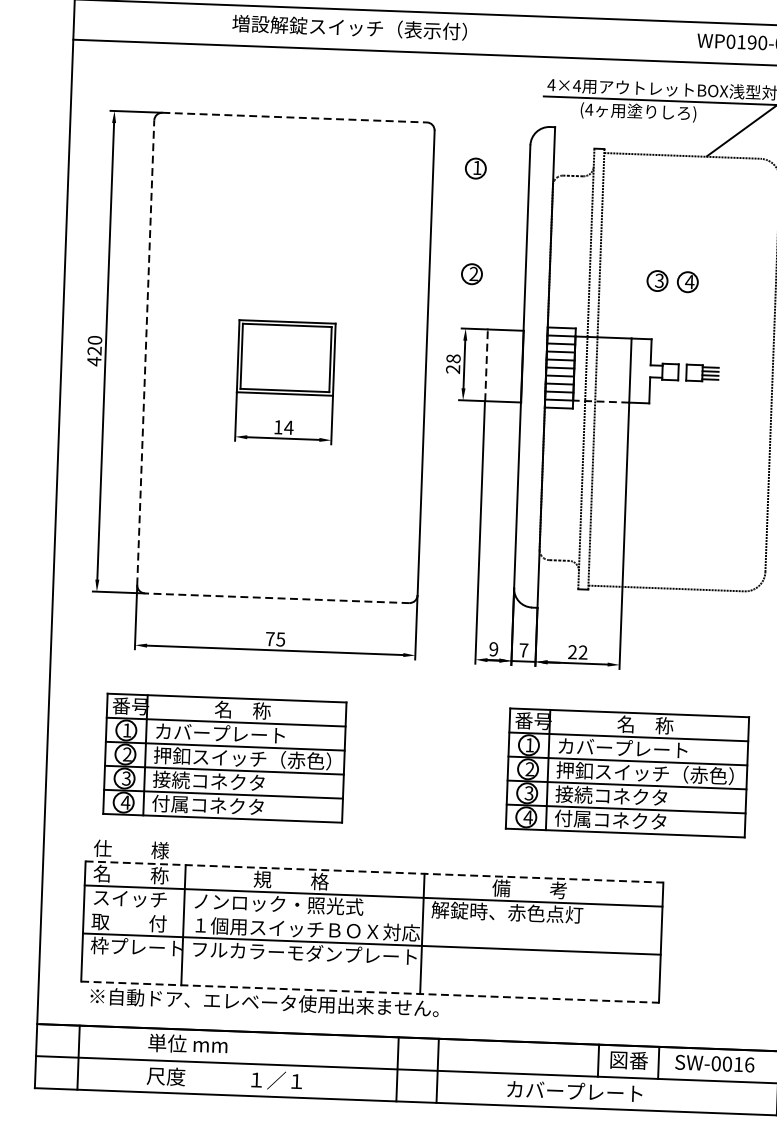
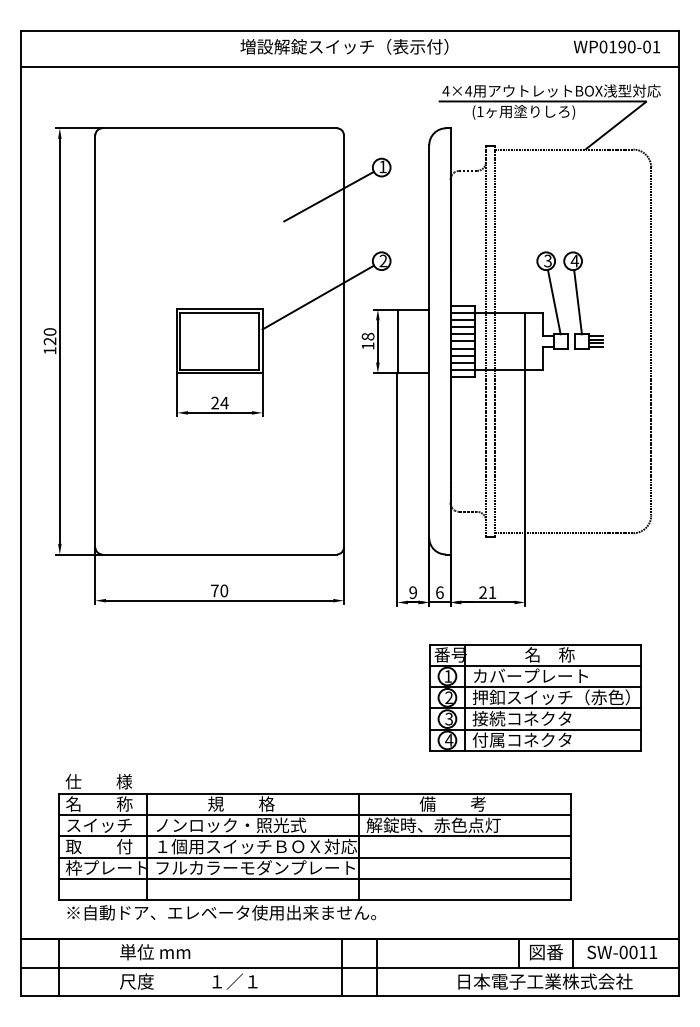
text: (349, 27) -> (344, 46), moved
text: (588, 109) -> (479, 111), (4 -> (1
line: (295, 117) -> (220, 128), dashed -> solid
line: (414, 199) -> (328, 196), added
line: (399, 312) -> (318, 297), added
line: (664, 326) -> (553, 301), added
line: (691, 328) -> (577, 302), added
line: (145, 351) -> (95, 340), dashed -> solid
text: (93, 361) -> (49, 350), 420 -> 120
line: (486, 365) -> (397, 341), dashed -> solid
text: (452, 368) -> (367, 345), 28 -> 18
line: (601, 401) -> (500, 369), dashed -> solid
text: (278, 426) -> (215, 402), 14 -> 24
line: (276, 598) -> (219, 554), dashed -> solid
text: (281, 639) -> (224, 590), 75 -> 70
text: (523, 650) -> (439, 592), 7 -> 6
text: (583, 652) -> (492, 592), 22 -> 21
part: (224, 757) -> (178, 697), removed
line: (375, 871) -> (315, 793), dashed -> solid
line: (372, 920) -> (314, 836), added
line: (370, 967) -> (314, 878), added
line: (370, 992) -> (315, 900), dashed -> solid
text: (749, 1065) -> (653, 952), SW-0016 -> SW-0011
text: (615, 1092) -> (535, 981), カバープレート -> 日本電子工業株式会社

